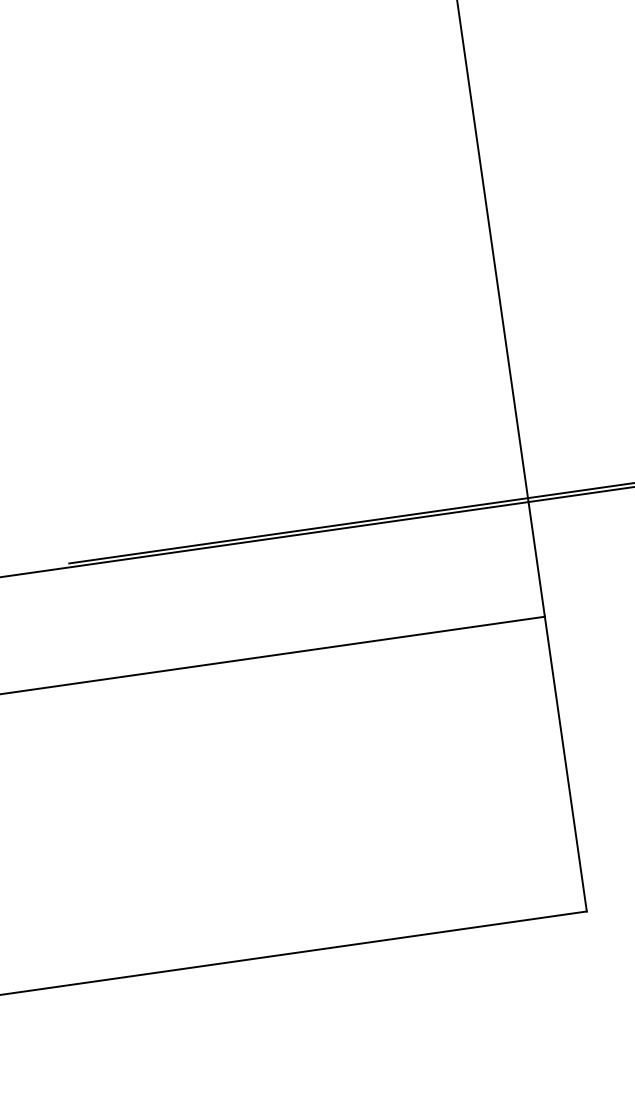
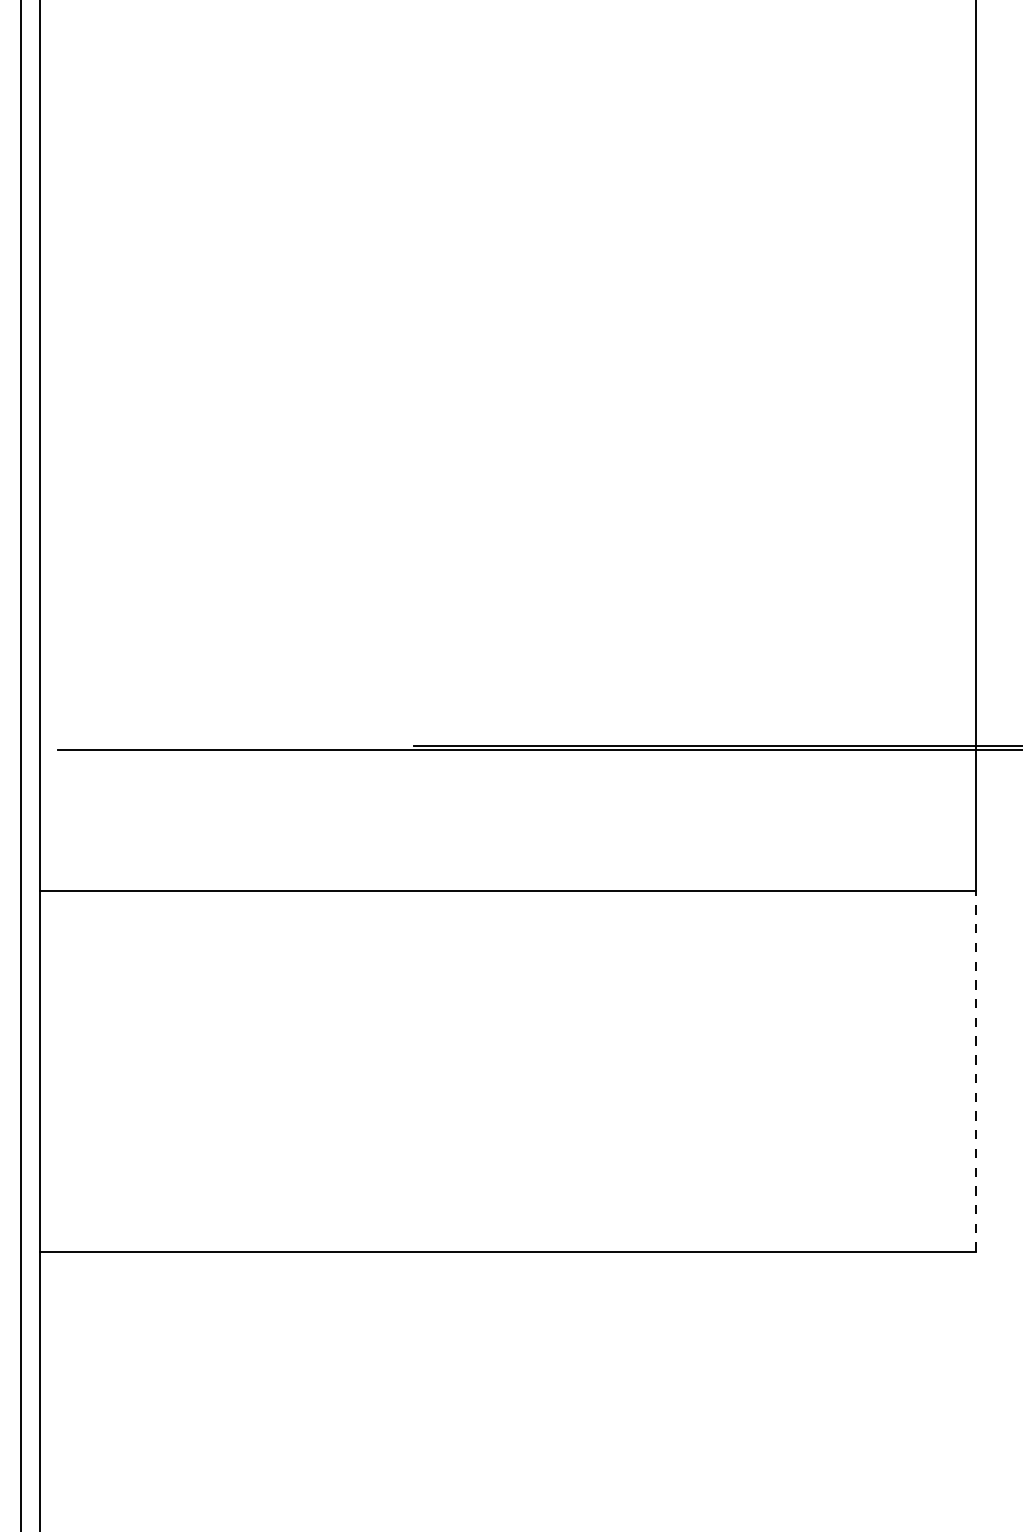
line: (565, 763) -> (975, 1070), solid -> dashed

